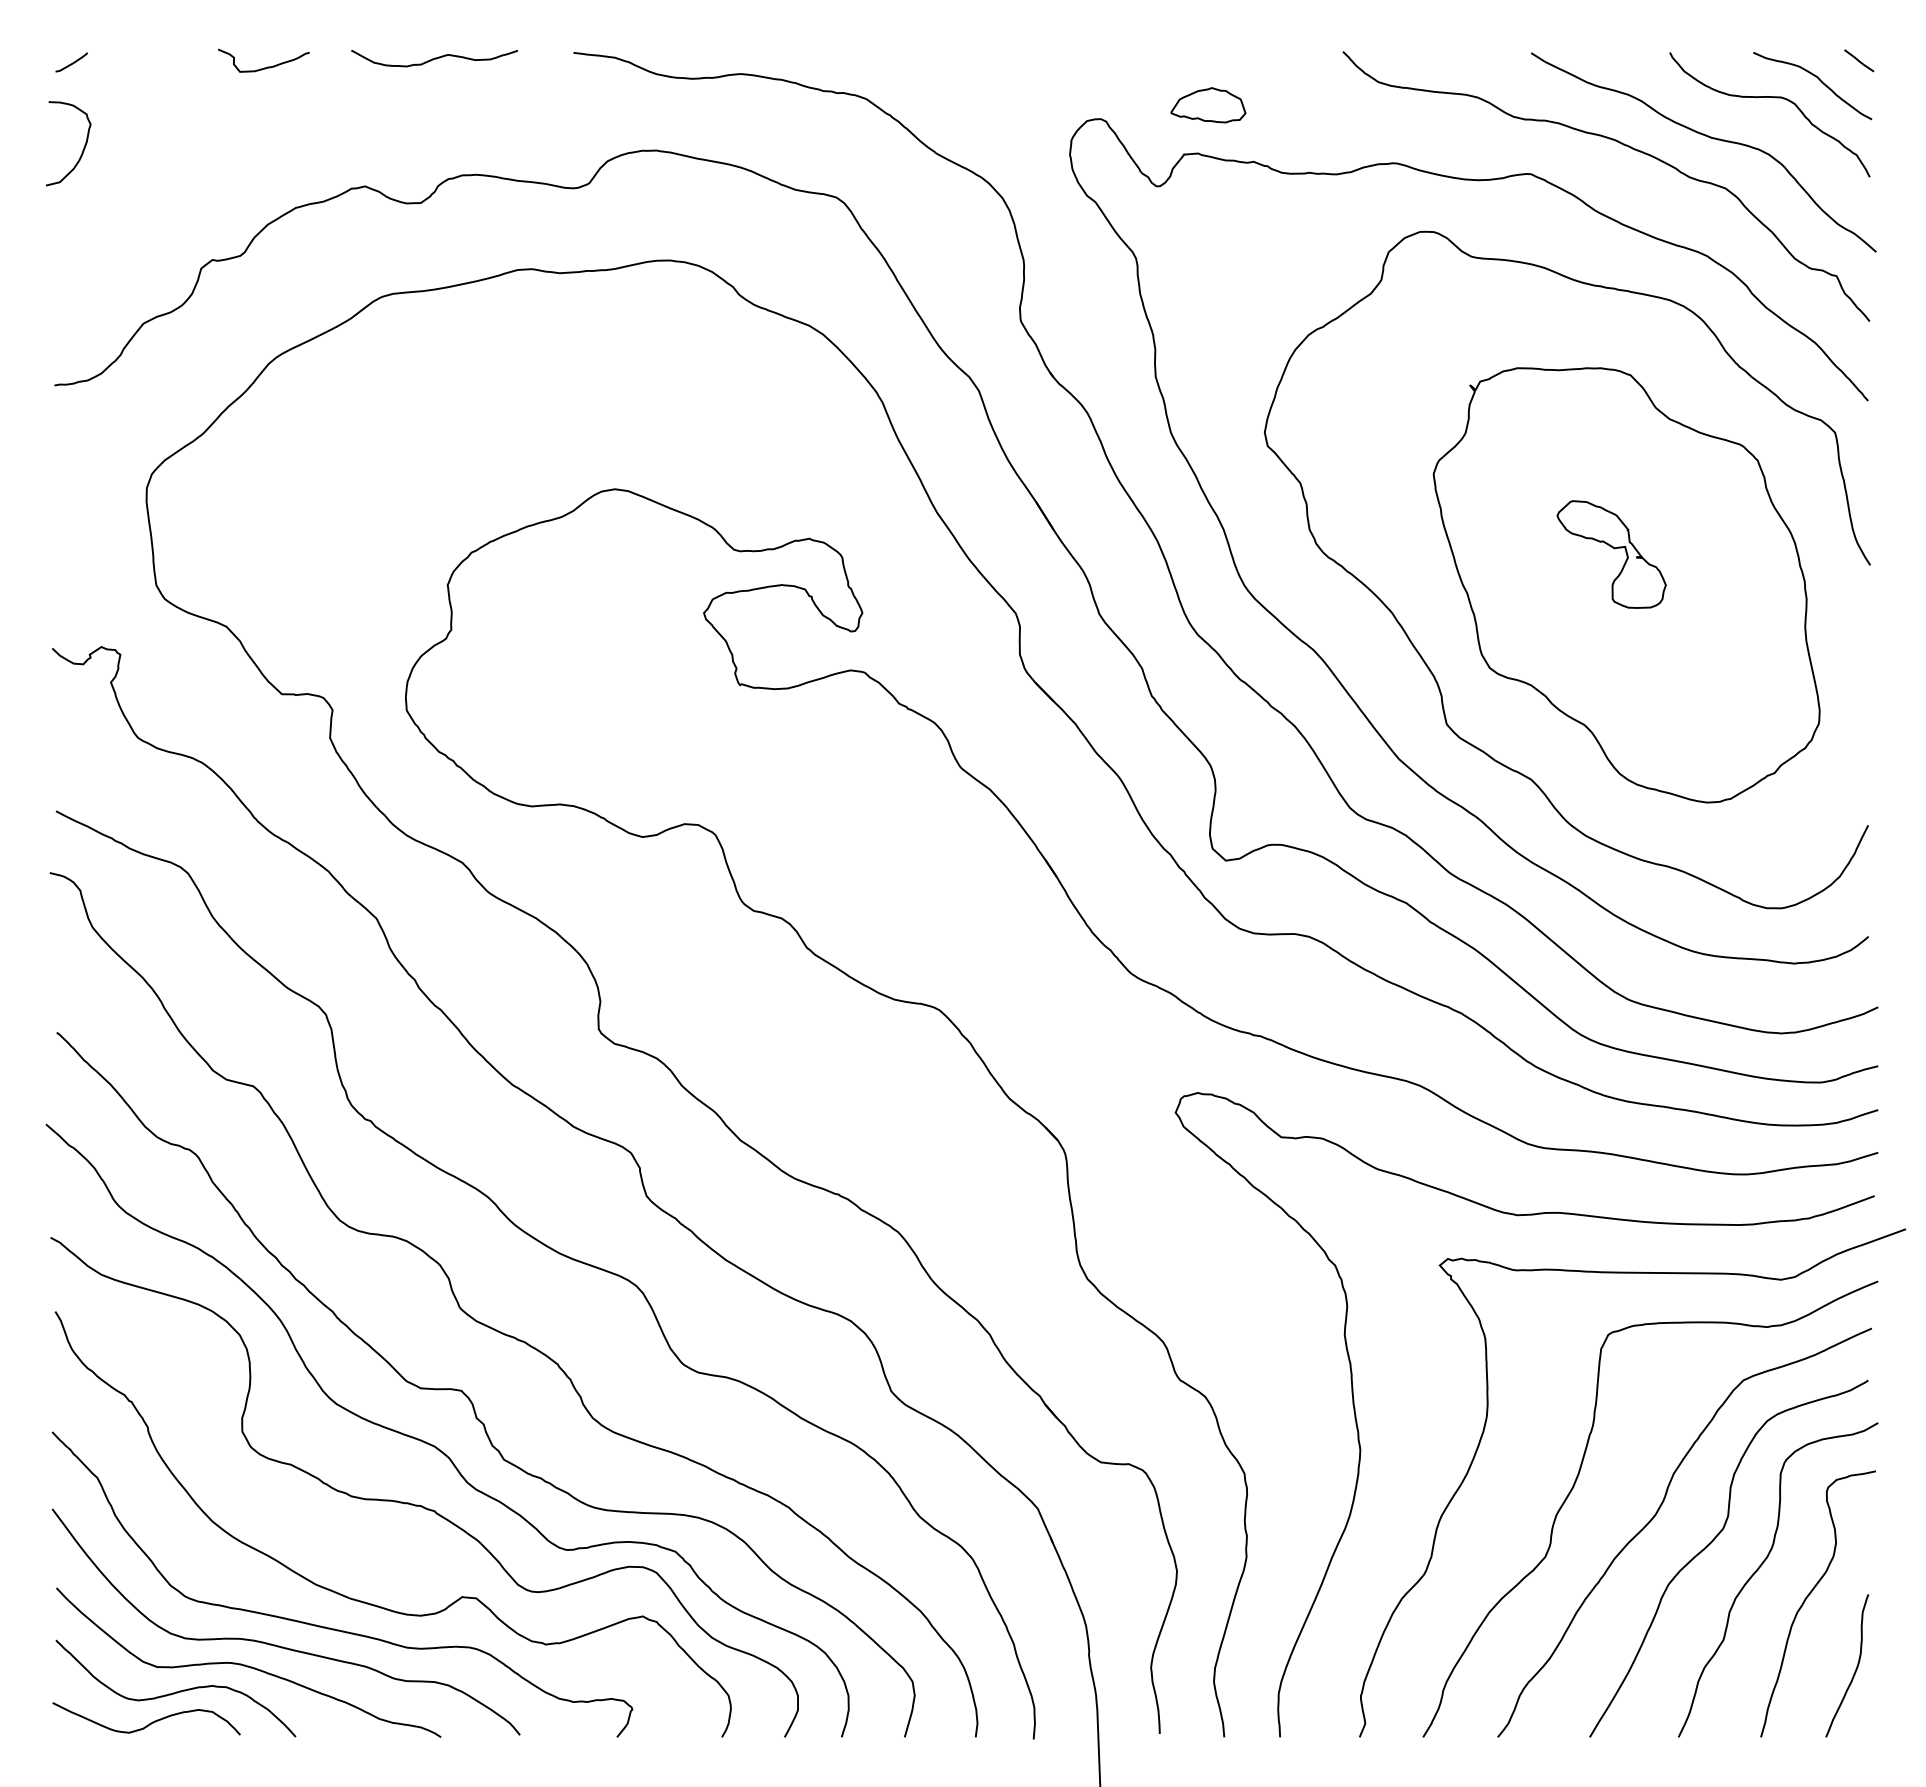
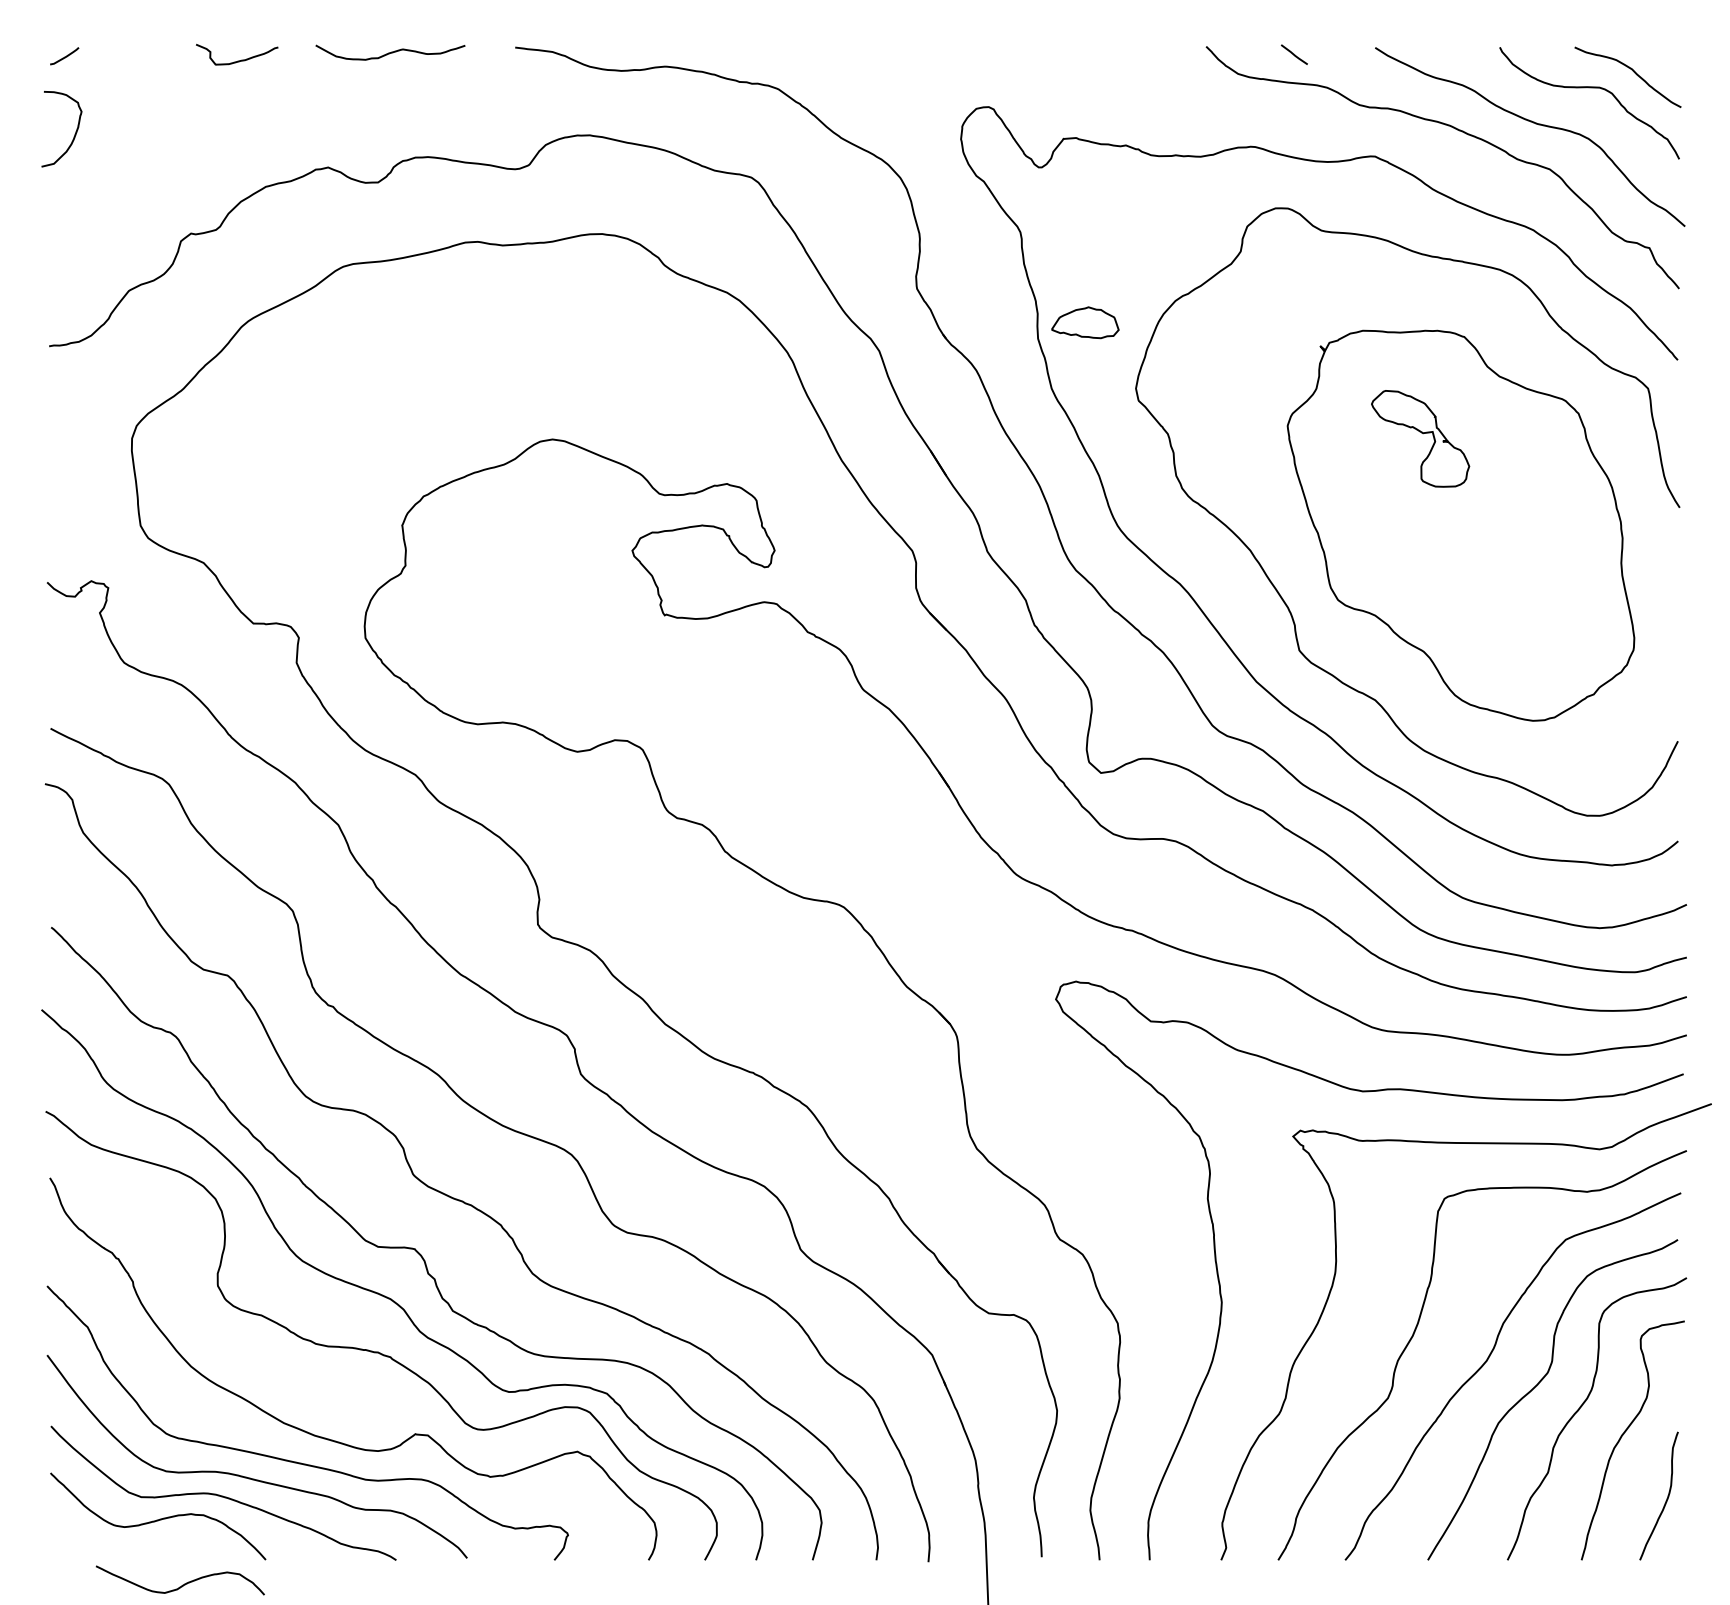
line: (1859, 60) -> (1294, 54), moved
part: (1208, 105) -> (1085, 322), moved
part: (1611, 554) -> (1420, 438), moved
curve: (150, 1722) -> (183, 1583), moved

